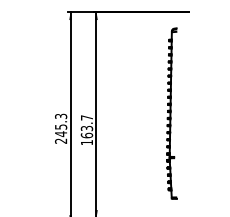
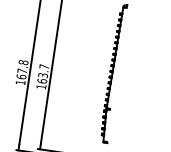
text: (60, 128) -> (21, 72), 245.3 -> 167.8

